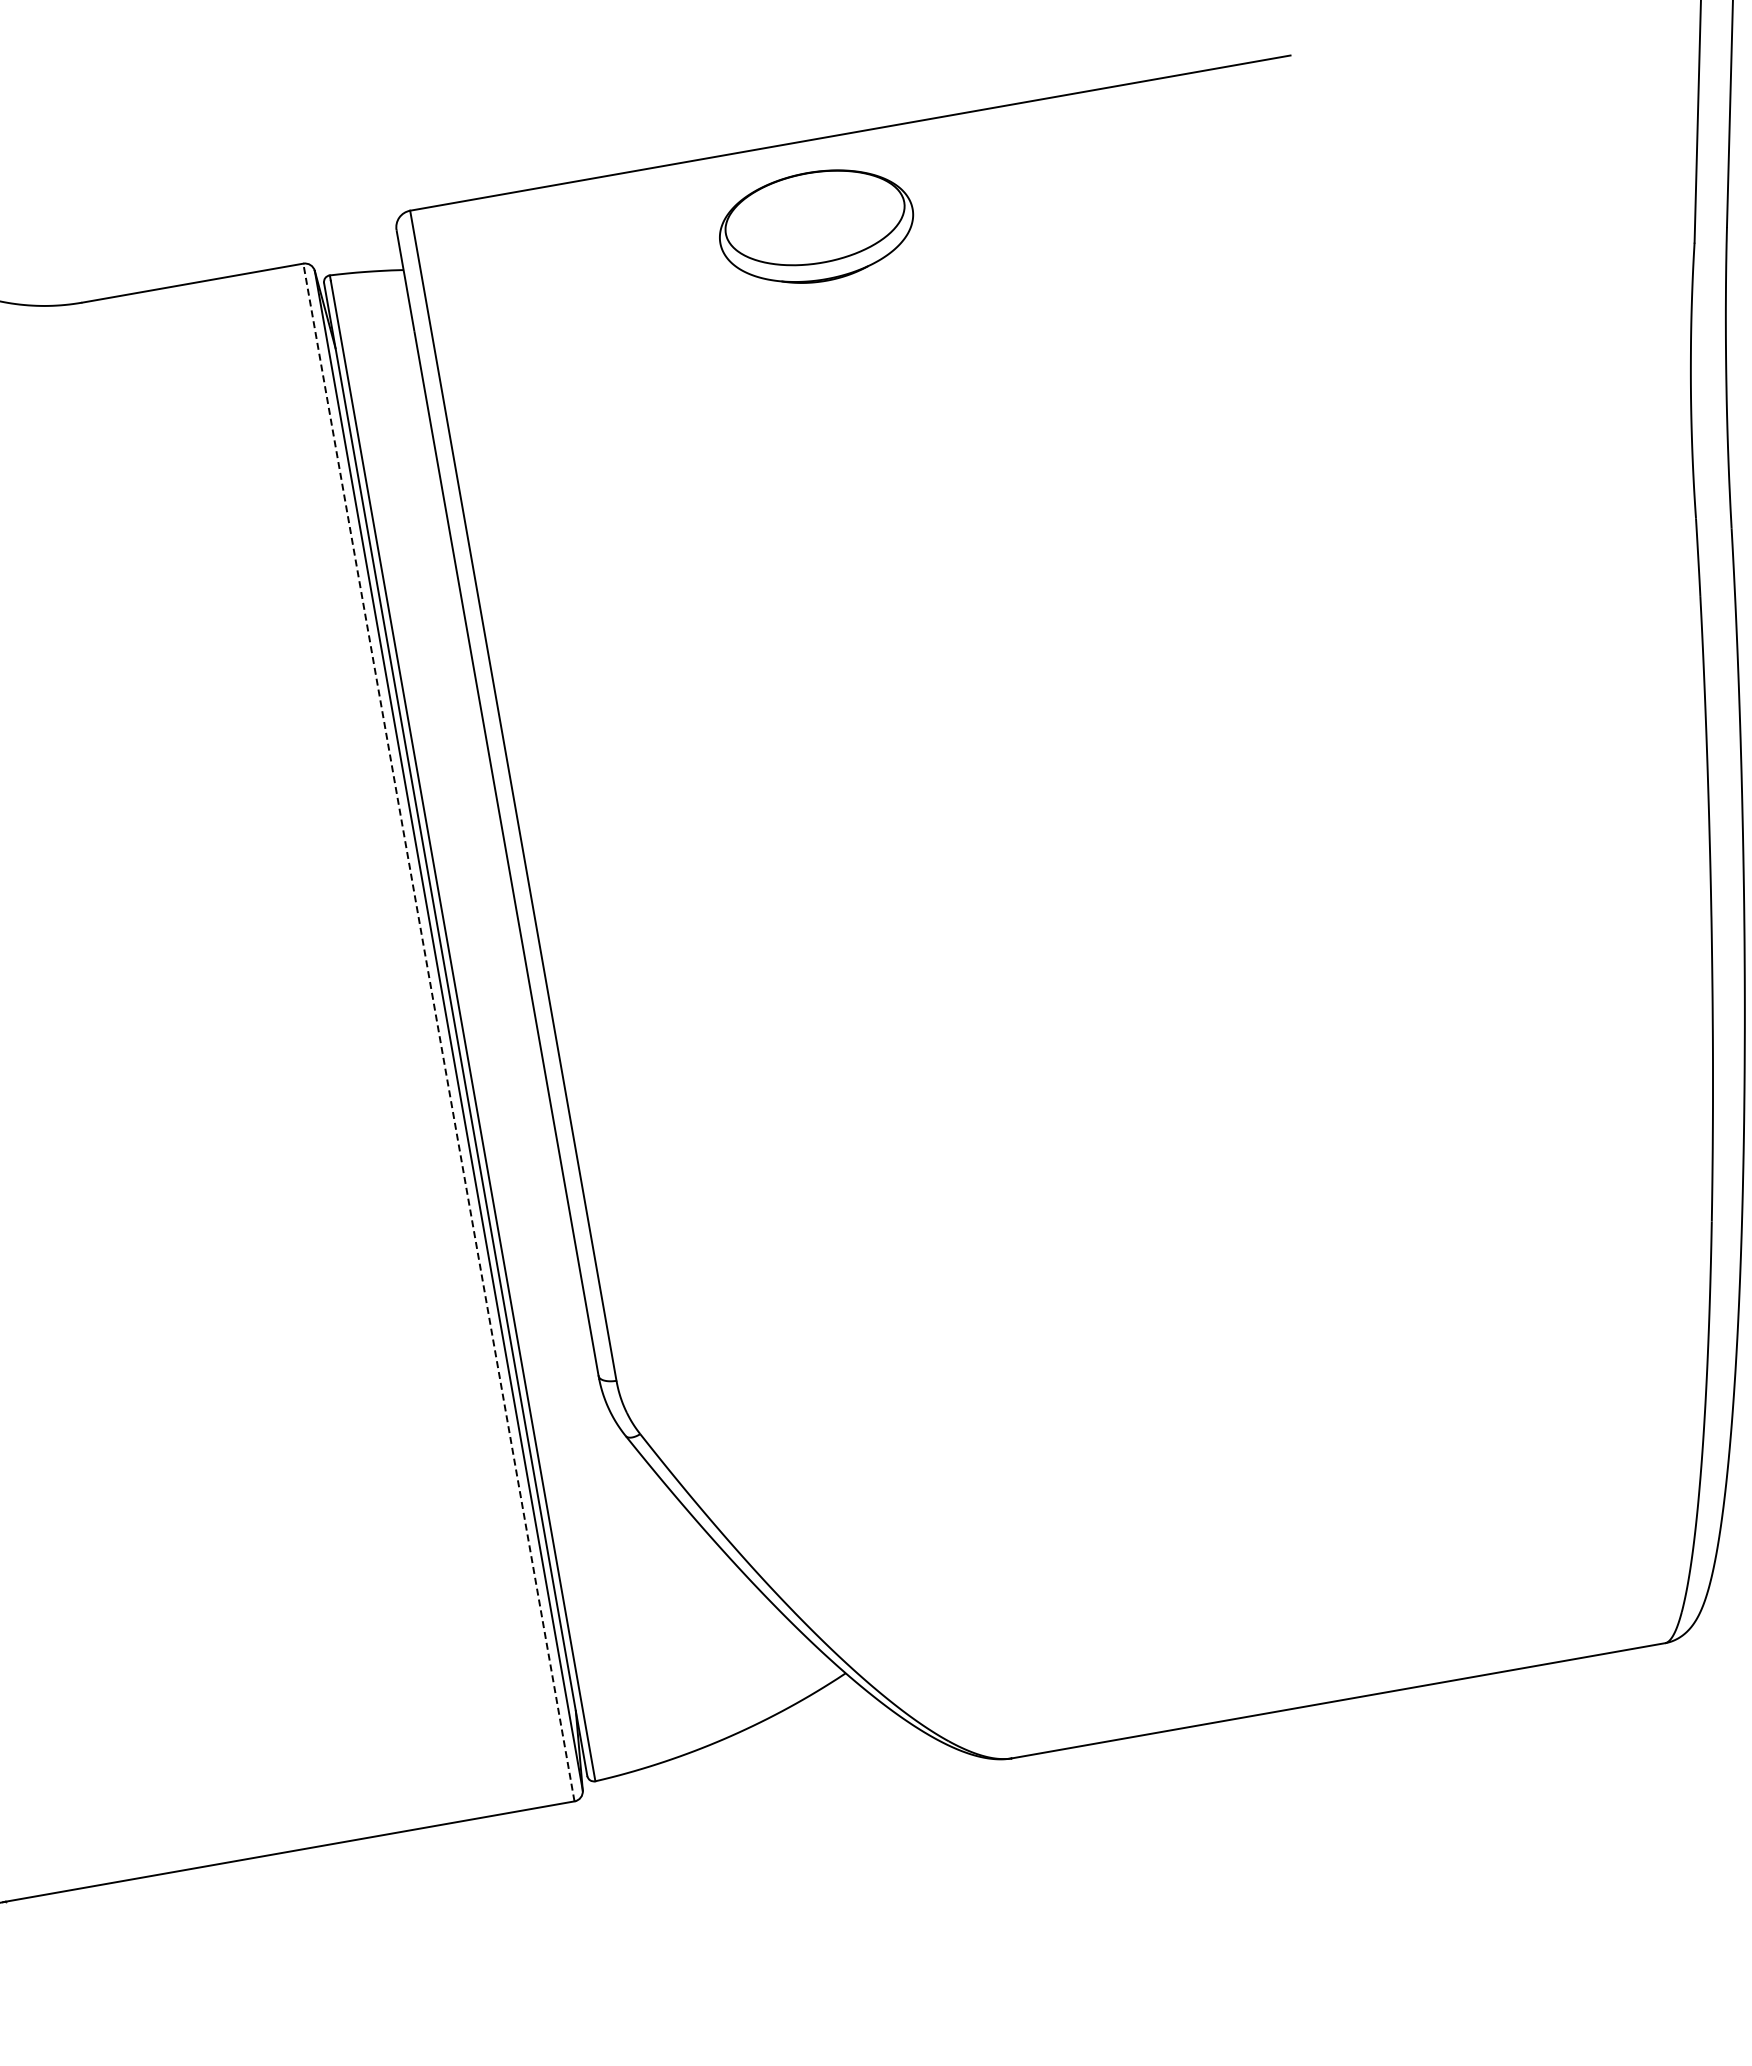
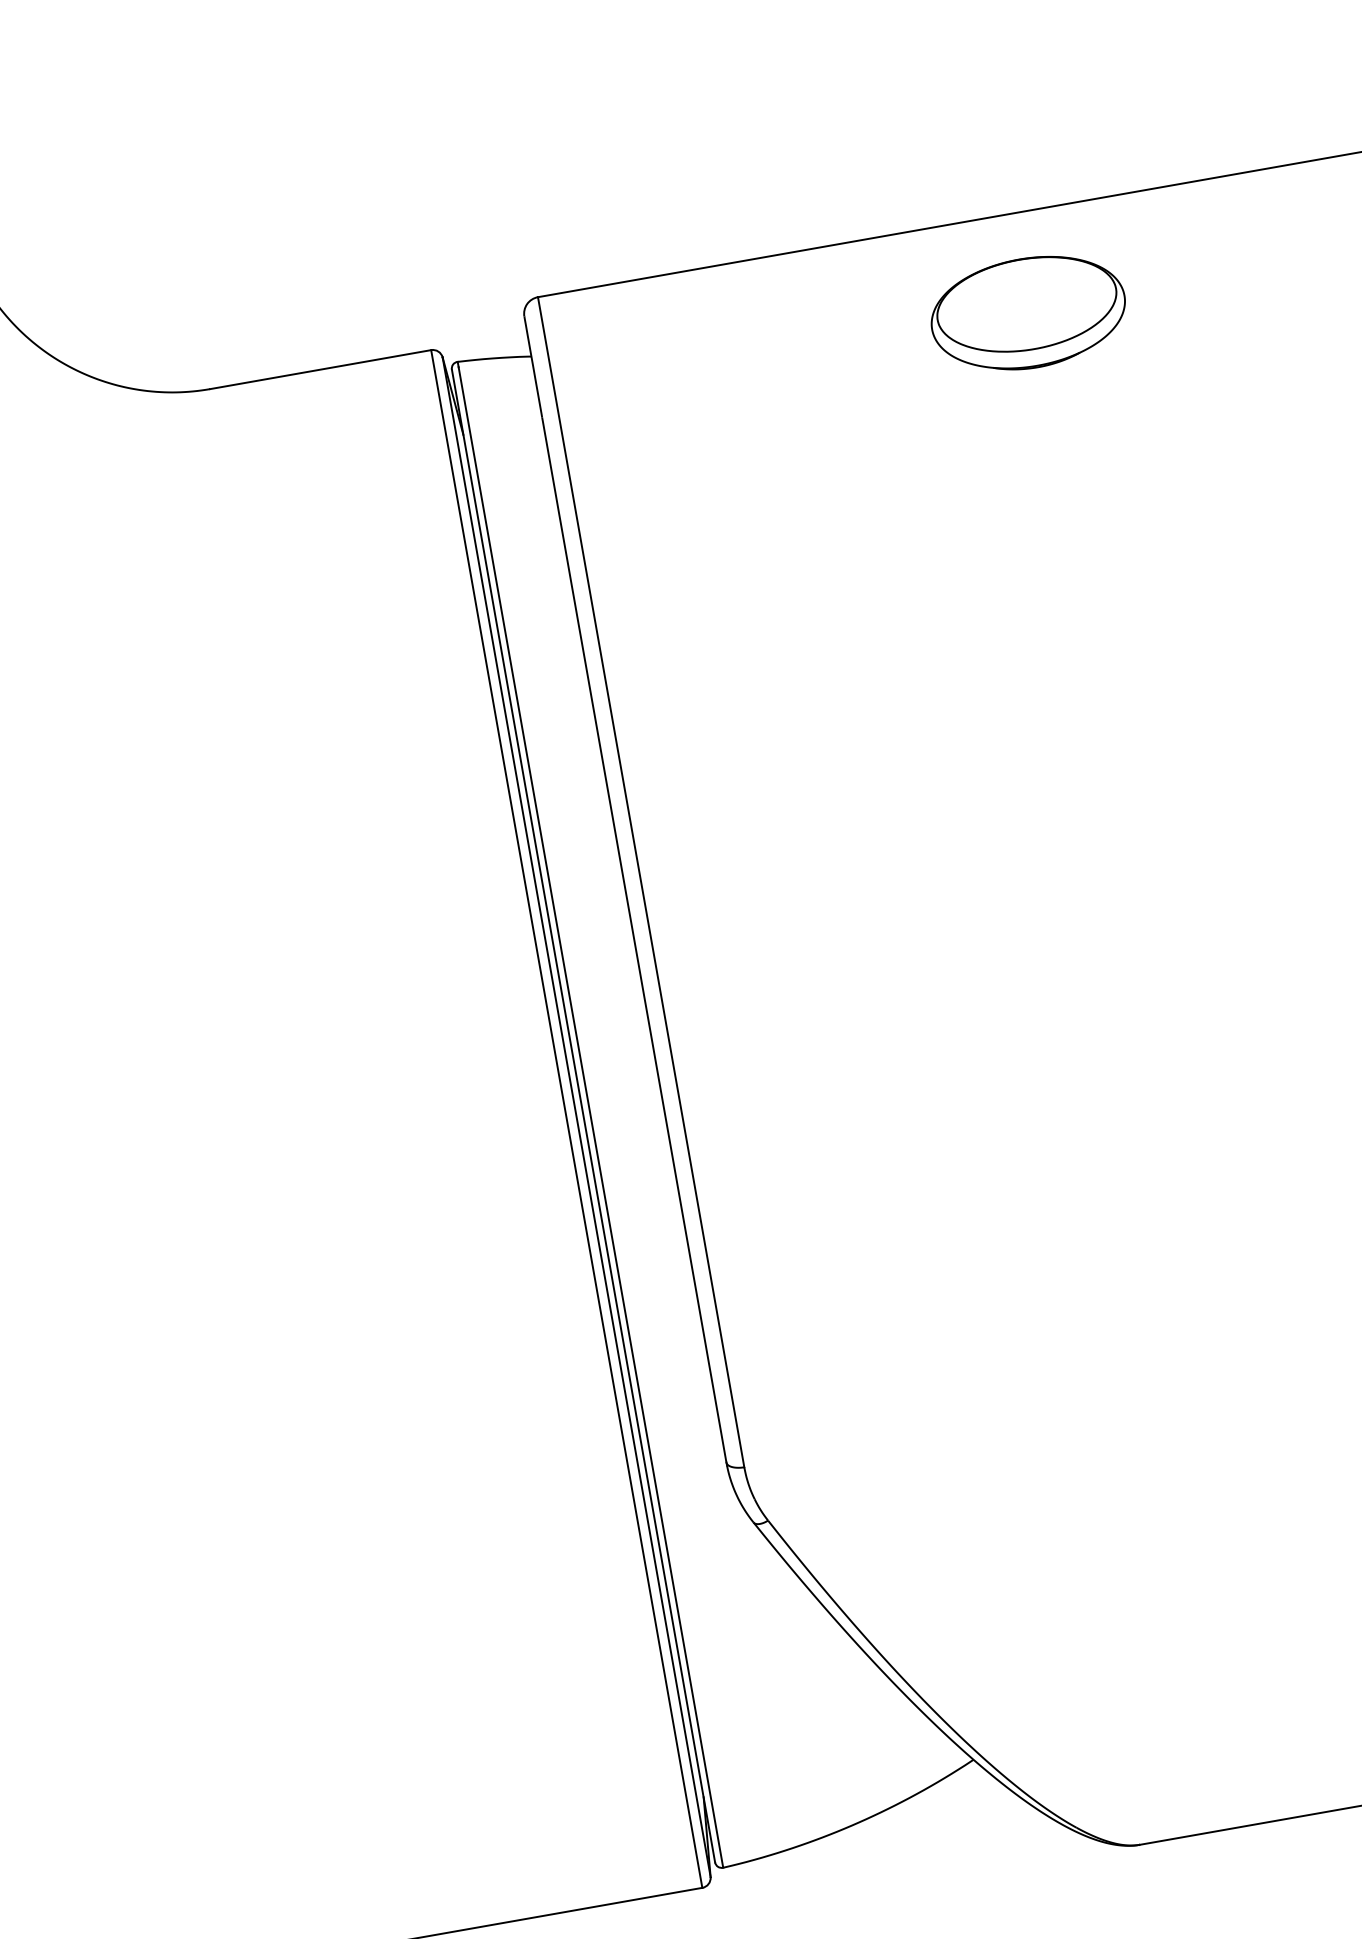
part: (816, 226) -> (1028, 312), moved
line: (438, 1032) -> (566, 1118), dashed -> solid

